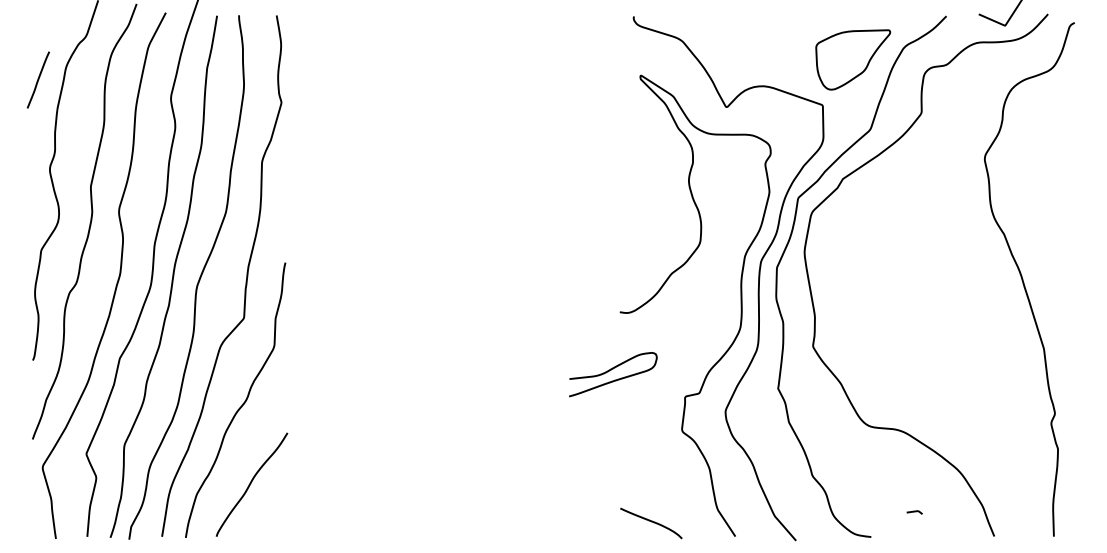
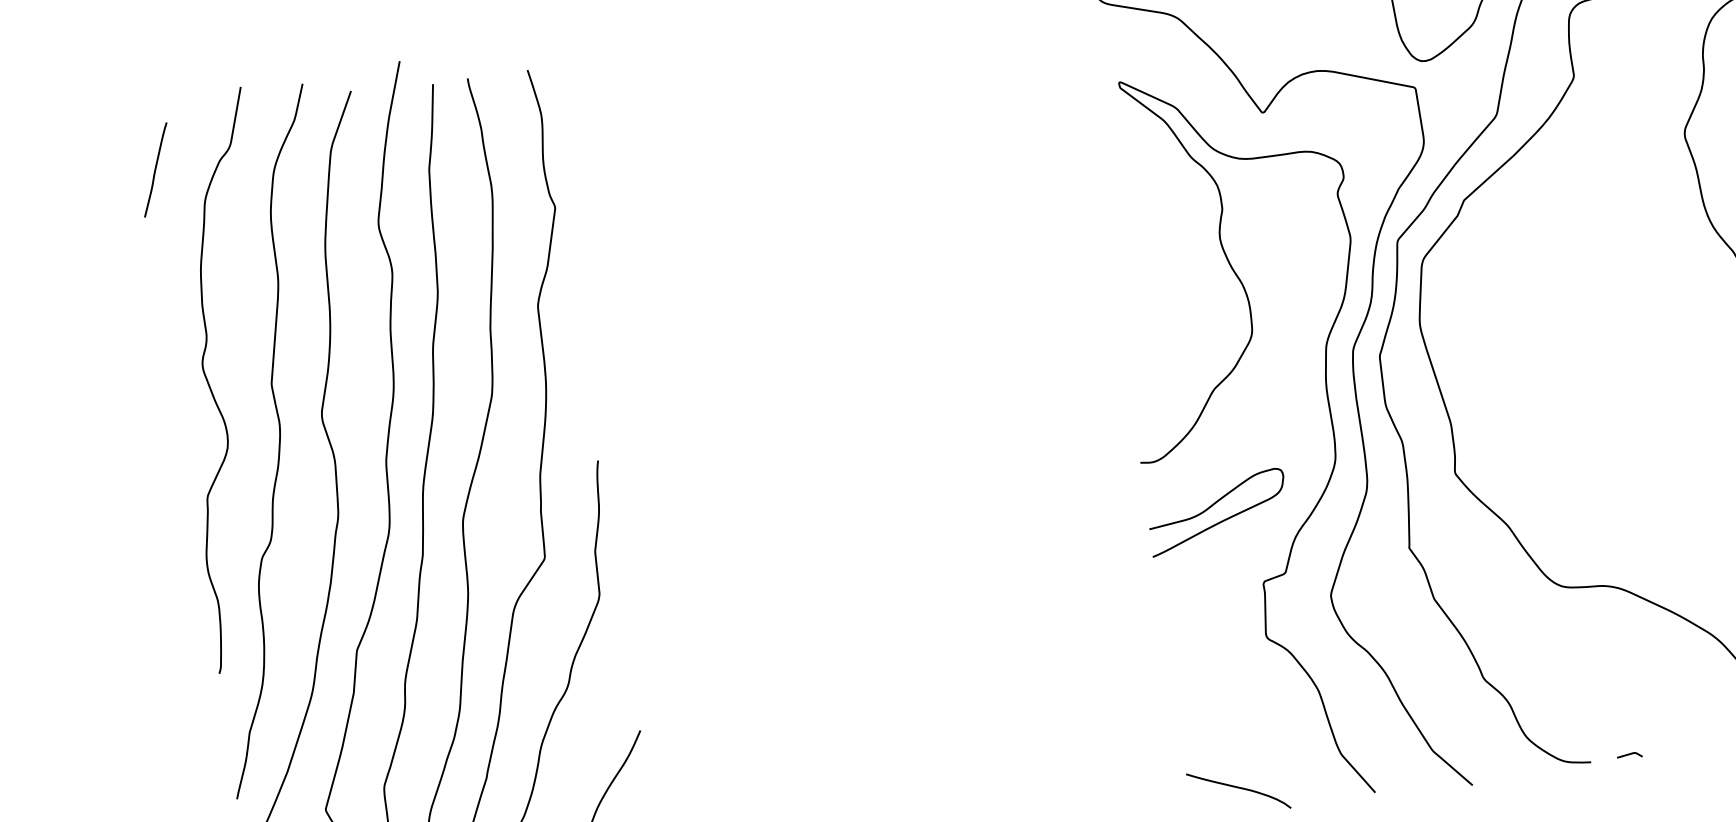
line: (37, 79) -> (154, 169), moved
curve: (611, 370) -> (1214, 506), moved
curve: (914, 512) -> (1629, 755), moved

